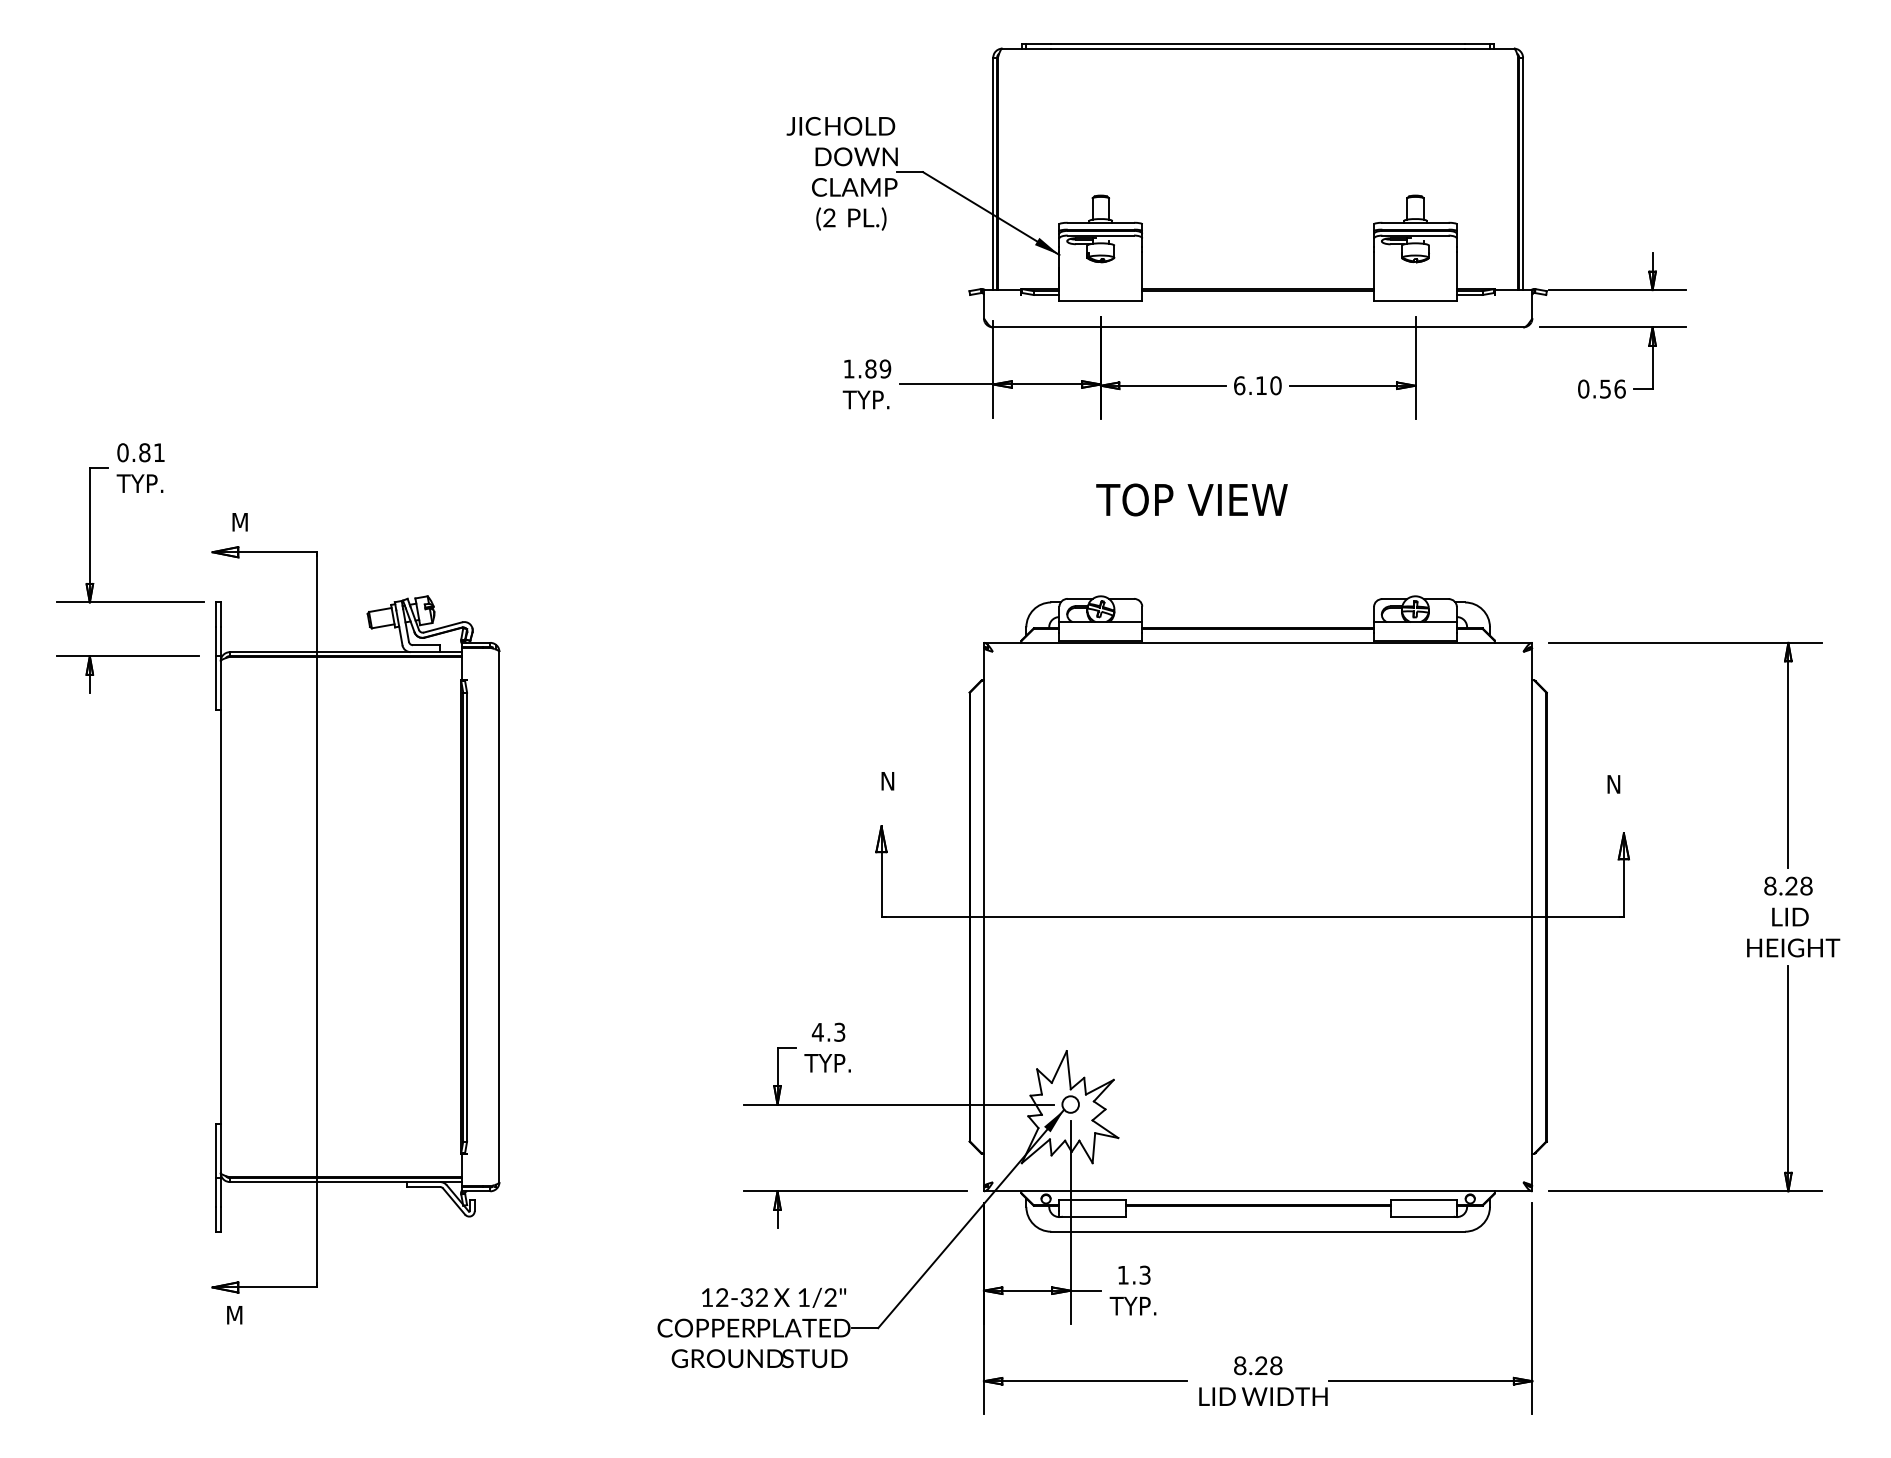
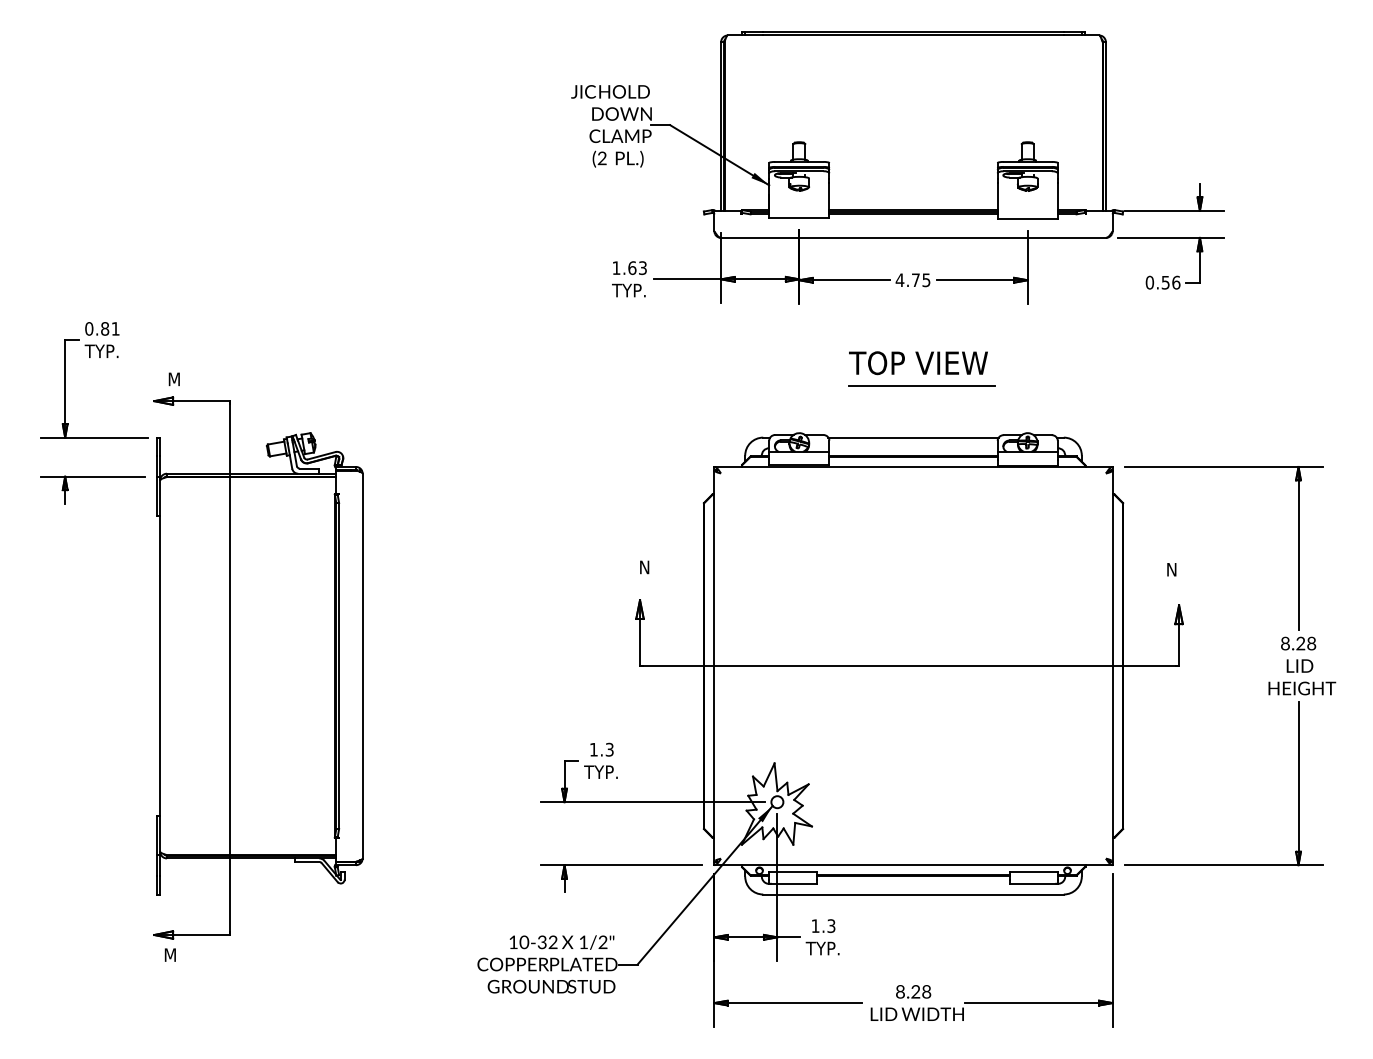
line: (1258, 295) -> (913, 214), added
text: (878, 368) -> (637, 267), 1.89 -> 1.63
text: (1257, 385) -> (913, 280), 6.10 -> 4.75
text: (1191, 499) -> (918, 362), moved
line: (1269, 531) -> (921, 386), added
line: (1257, 602) -> (913, 437), added
text: (817, 1032) -> (593, 749), 4.3 -> 1.3
text: (721, 1297) -> (523, 942), 12-32 -> 10-32

